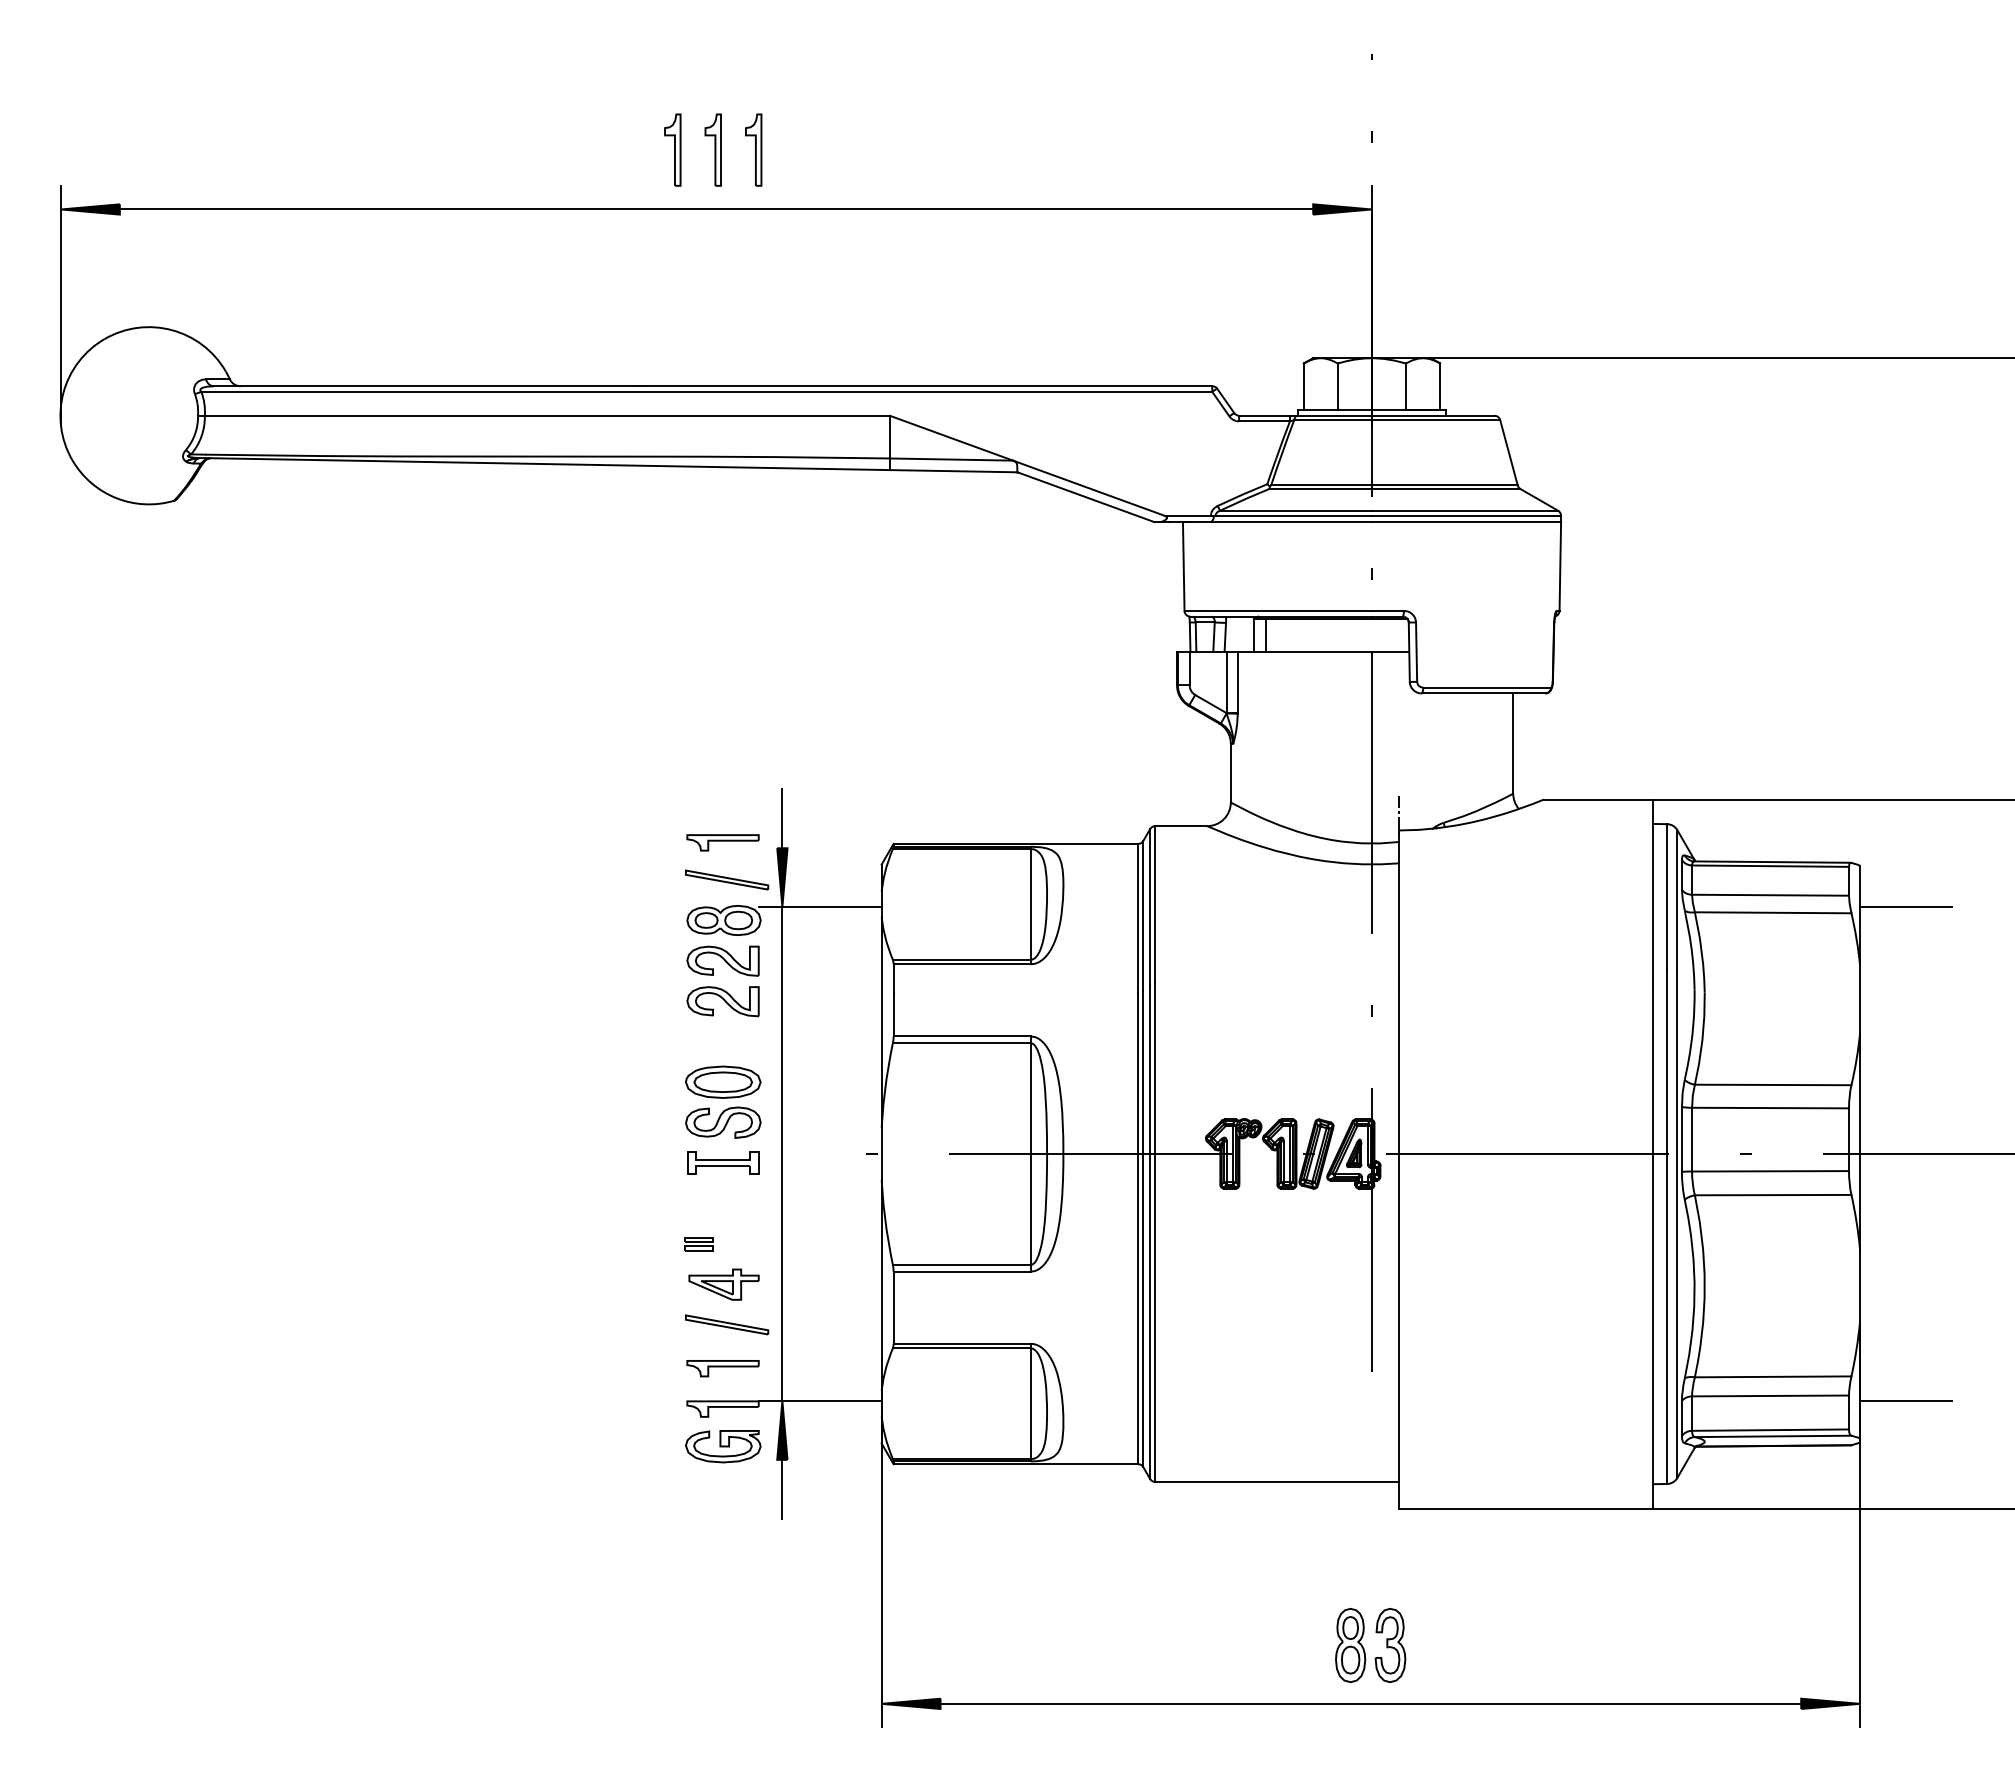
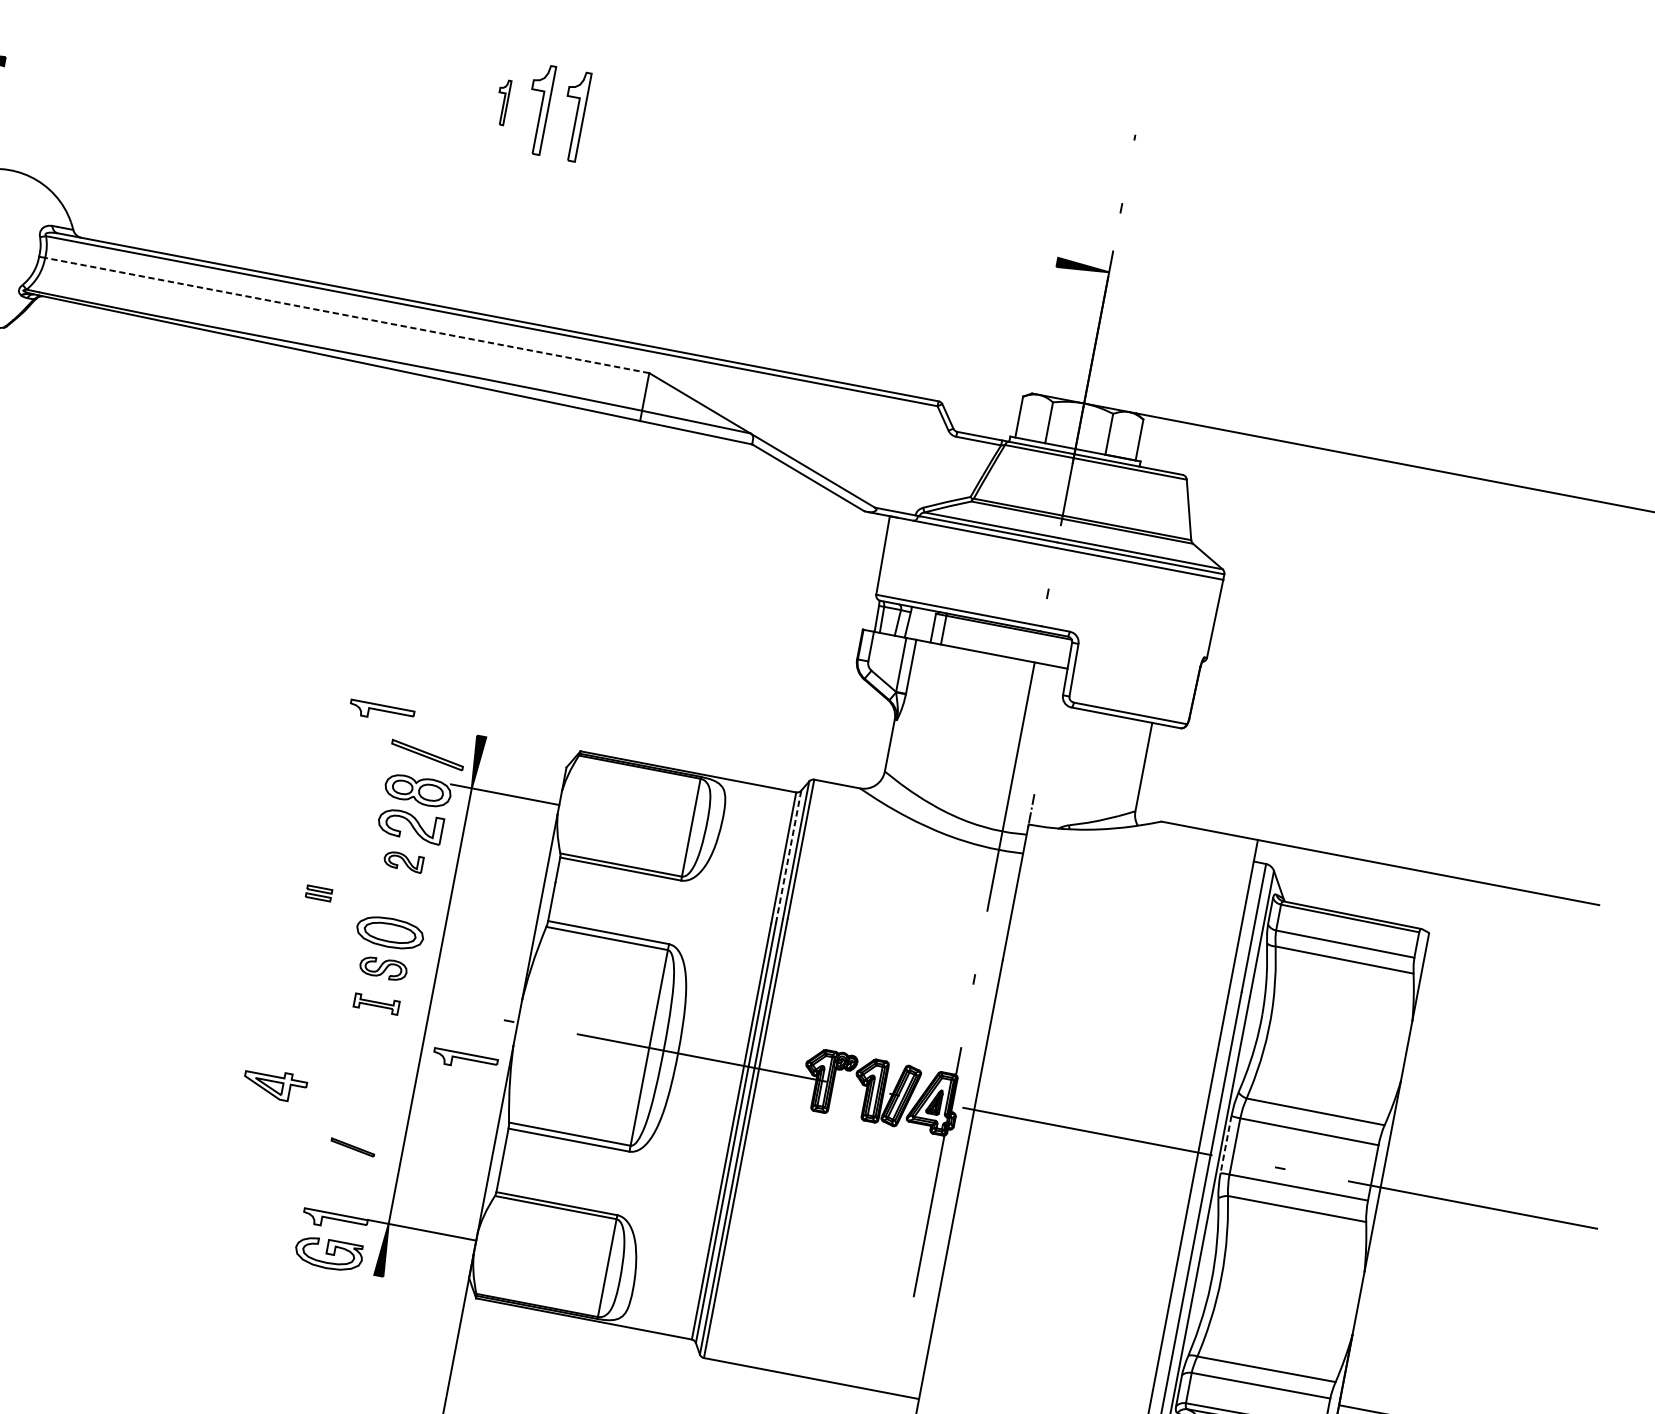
part: (672, 149) -> (502, 101), size x0.7
part: (712, 149) -> (537, 108), size x1.4
part: (753, 149) -> (573, 115), size x1.4
line: (716, 209) -> (531, 162), removed
line: (547, 415) -> (347, 315), solid -> dashed
line: (782, 818) -> (486, 710), removed
part: (722, 842) -> (381, 712), moved
line: (1905, 907) -> (1462, 977), removed
line: (1143, 915) -> (788, 856), solid -> dashed
part: (722, 1001) -> (403, 861), size x0.6
part: (723, 1122) -> (383, 968), size x0.7
line: (1681, 1139) -> (1225, 1144), solid -> dashed
part: (723, 1162) -> (376, 1003), size x0.7
part: (698, 1244) -> (318, 893), moved
part: (723, 1284) -> (274, 1084), moved
part: (727, 1324) -> (353, 1147), size x0.6
part: (722, 1368) -> (464, 1060), moved
line: (782, 1489) -> (373, 1301), removed

